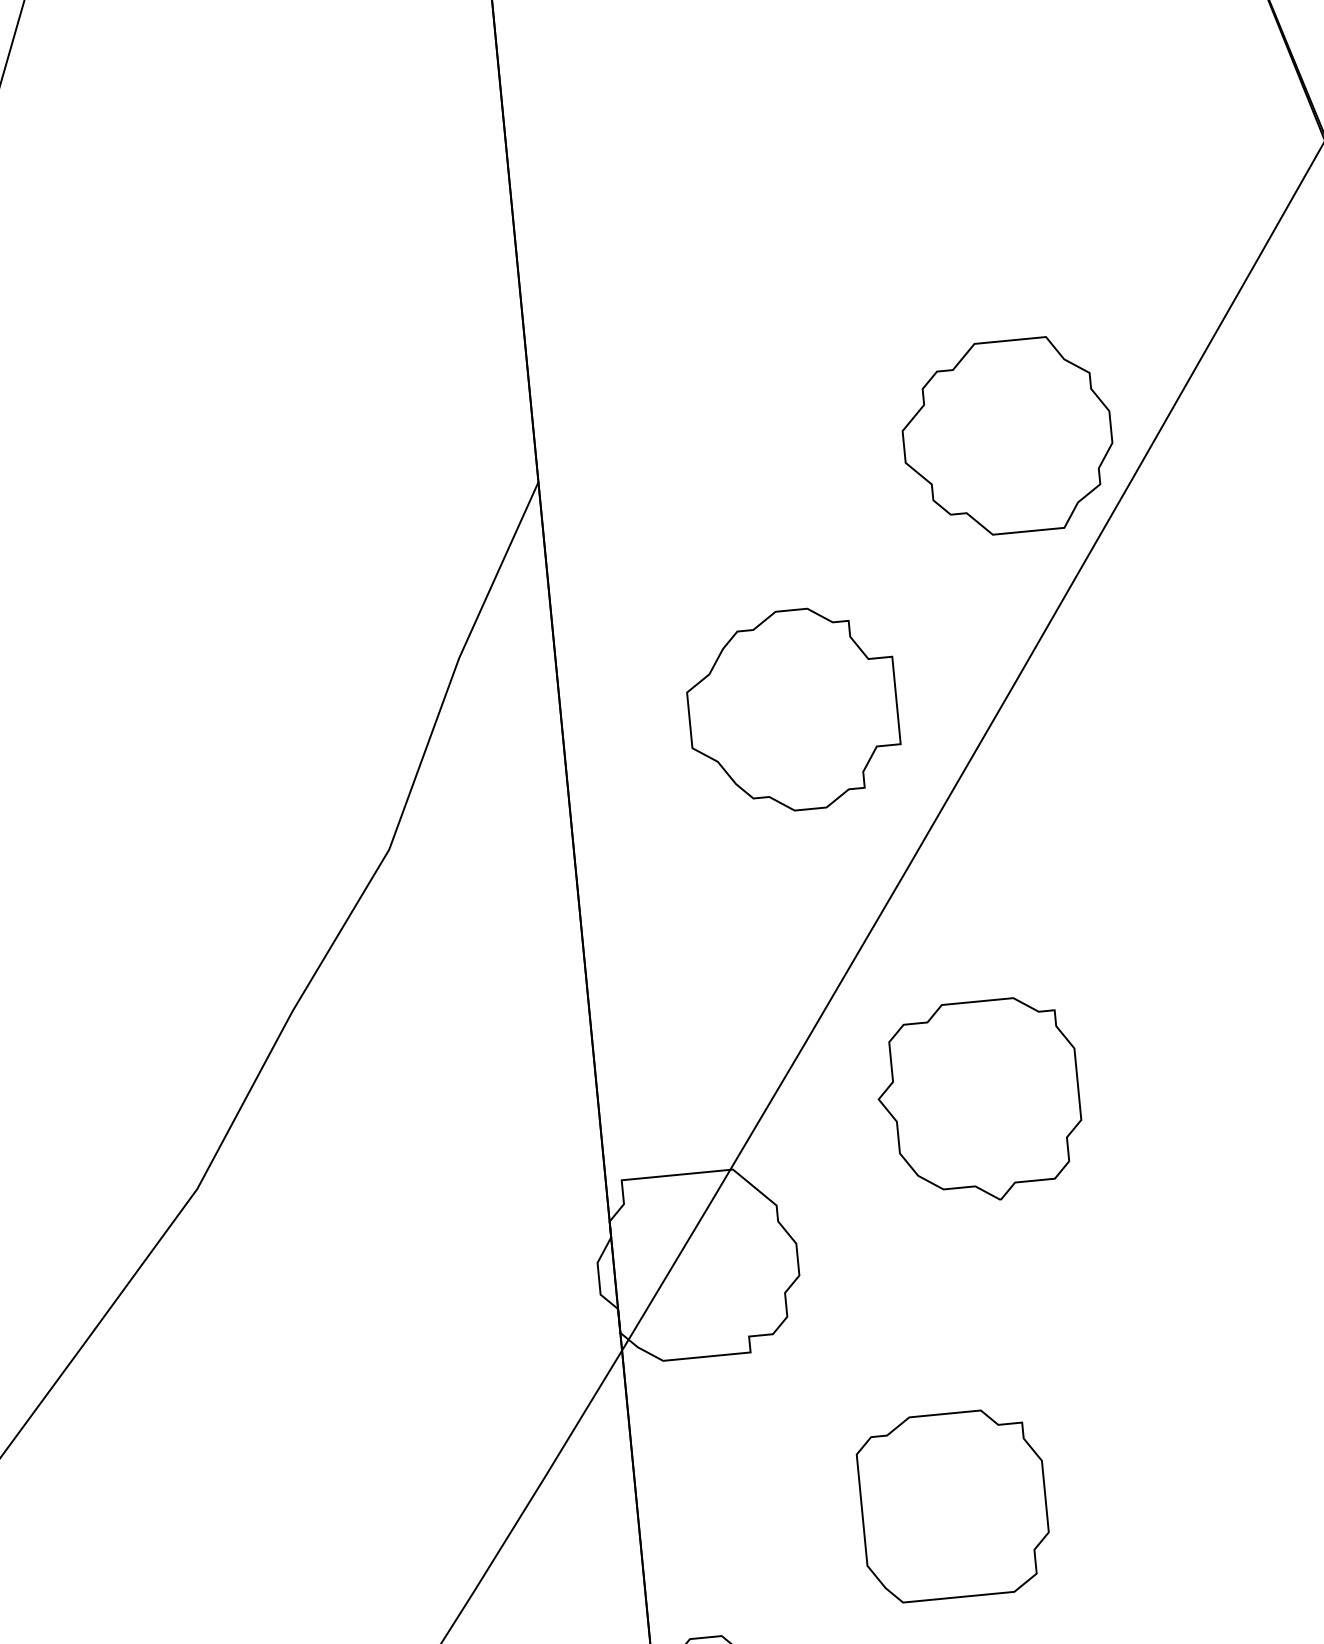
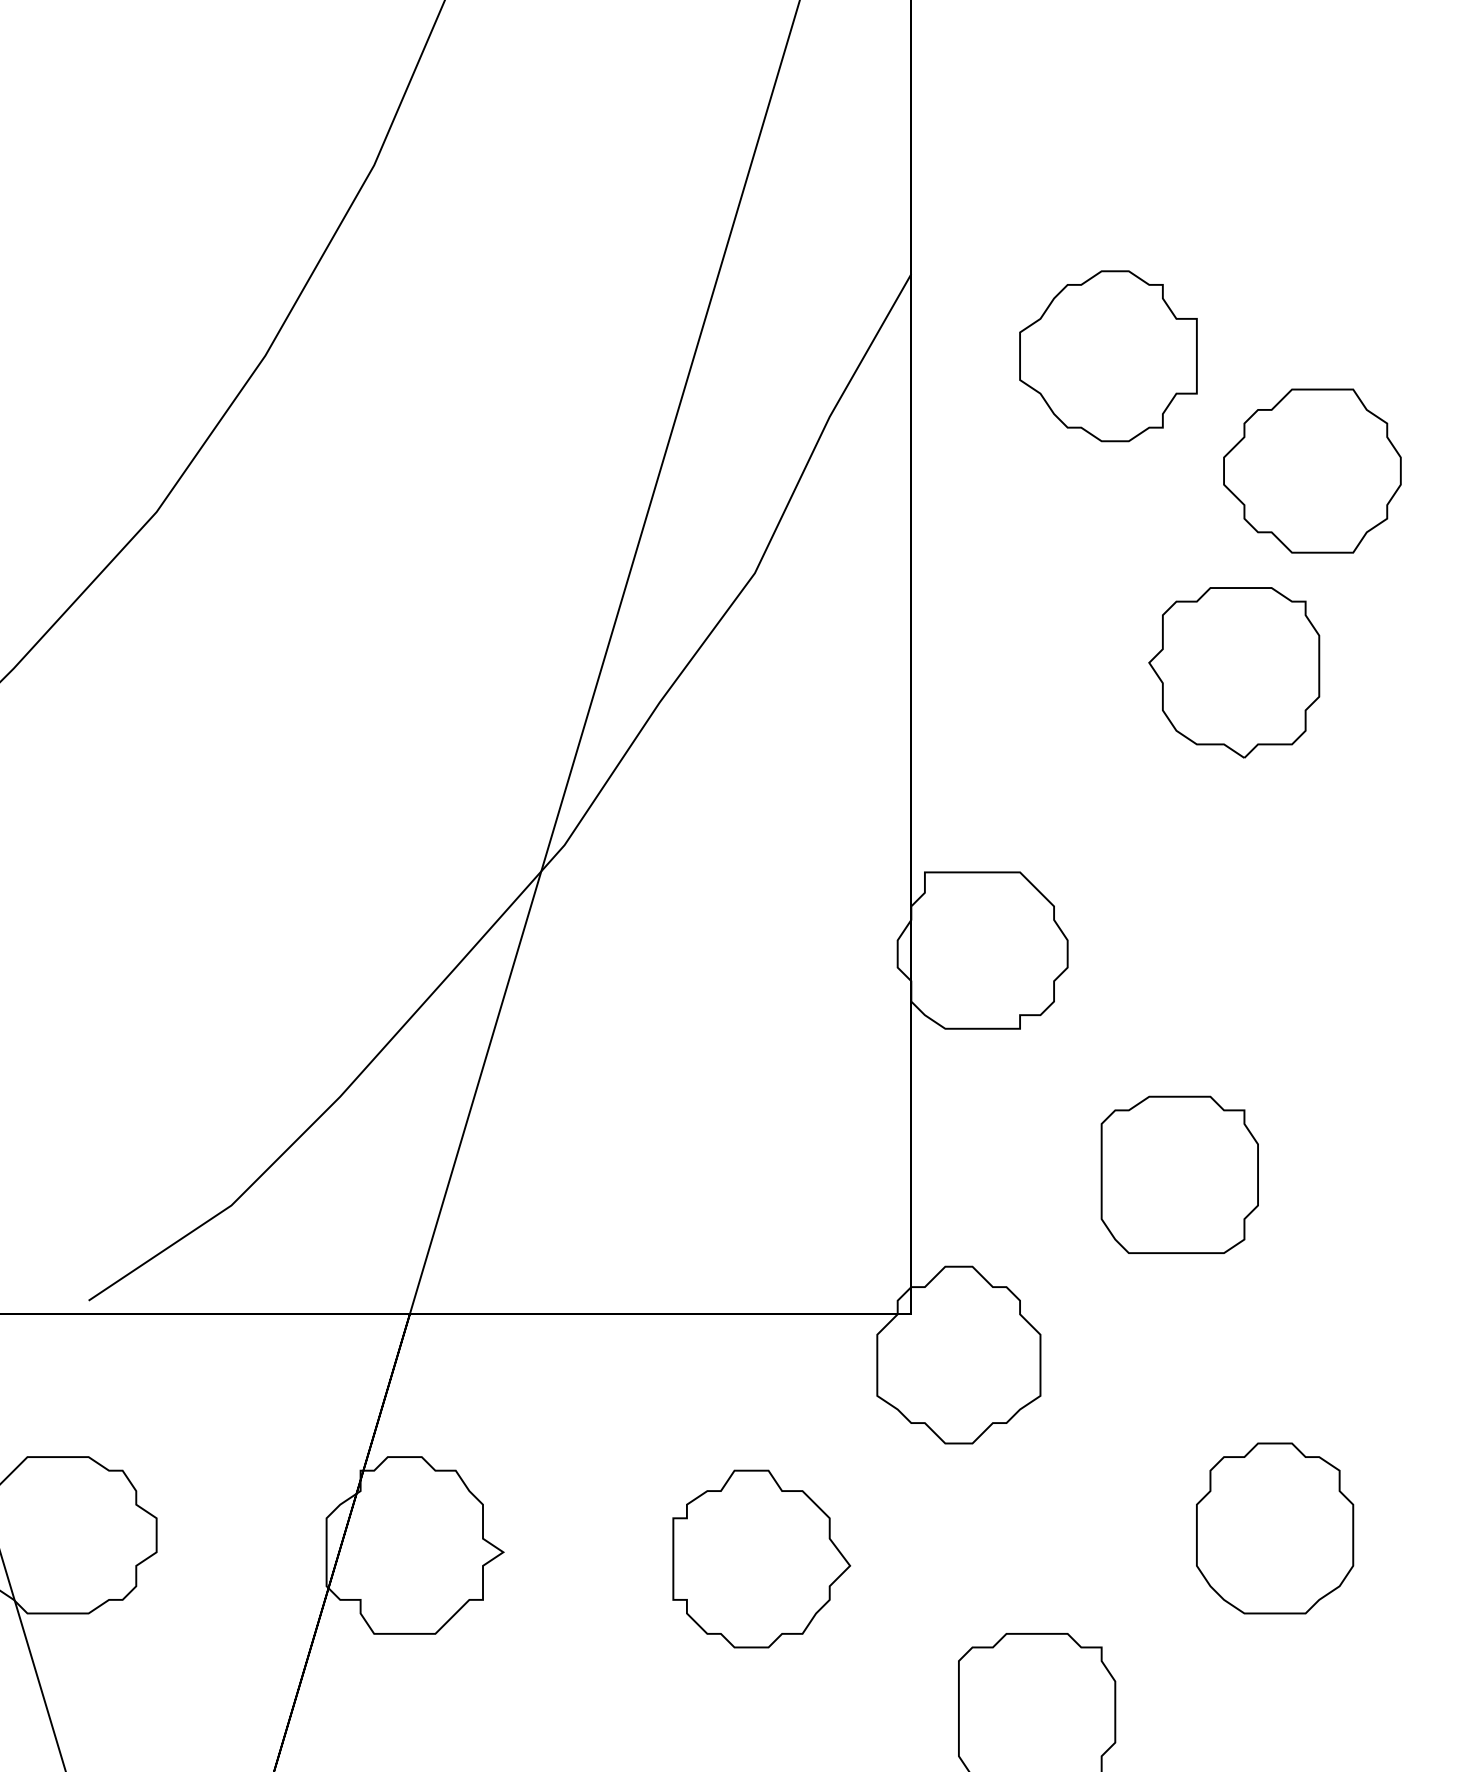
part: (1007, 436) -> (1312, 470), moved
part: (793, 710) -> (1108, 356), moved
part: (979, 1101) -> (1234, 672), moved

